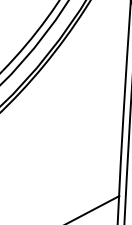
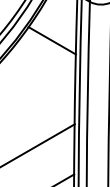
line: (89, 70) -> (51, 40), added

